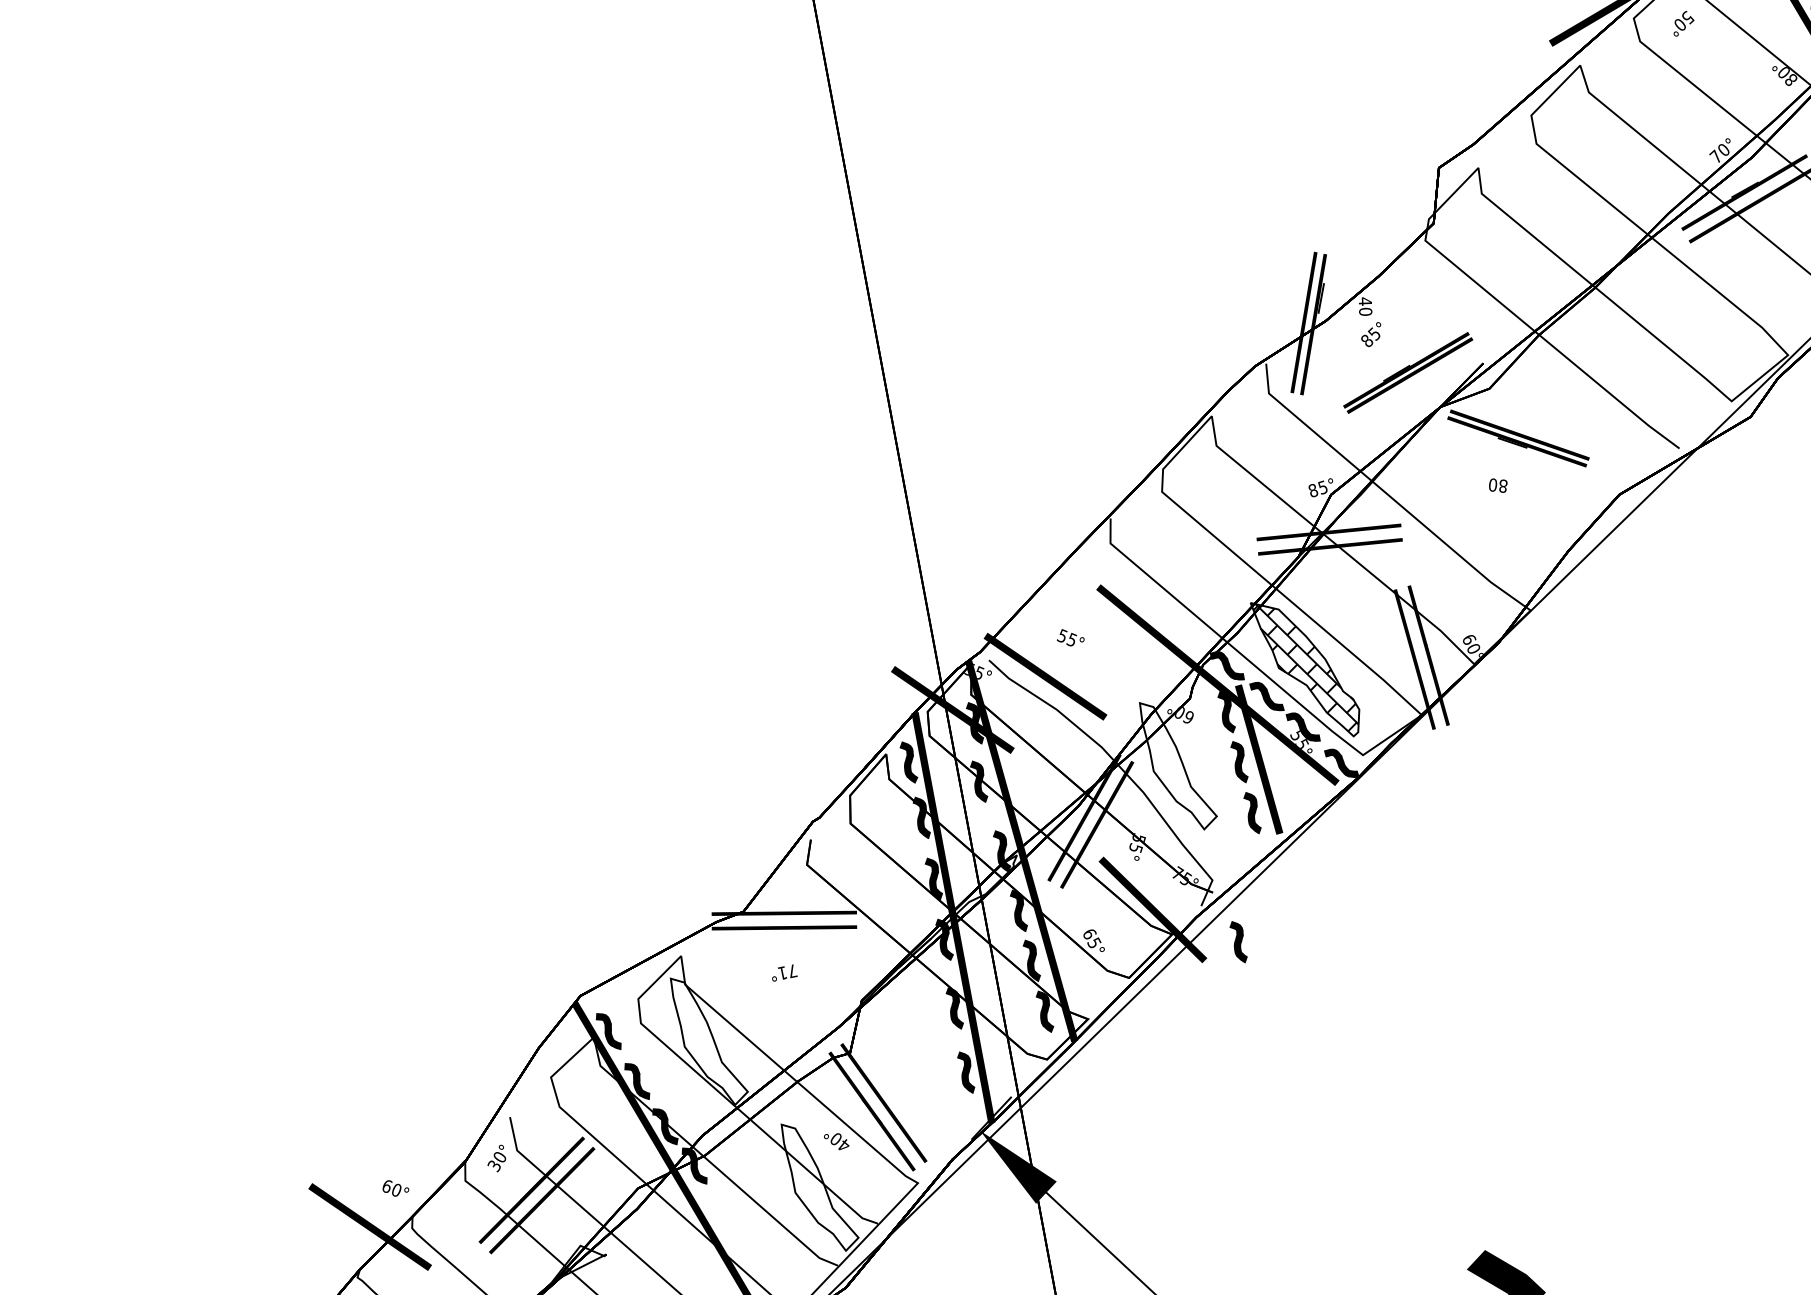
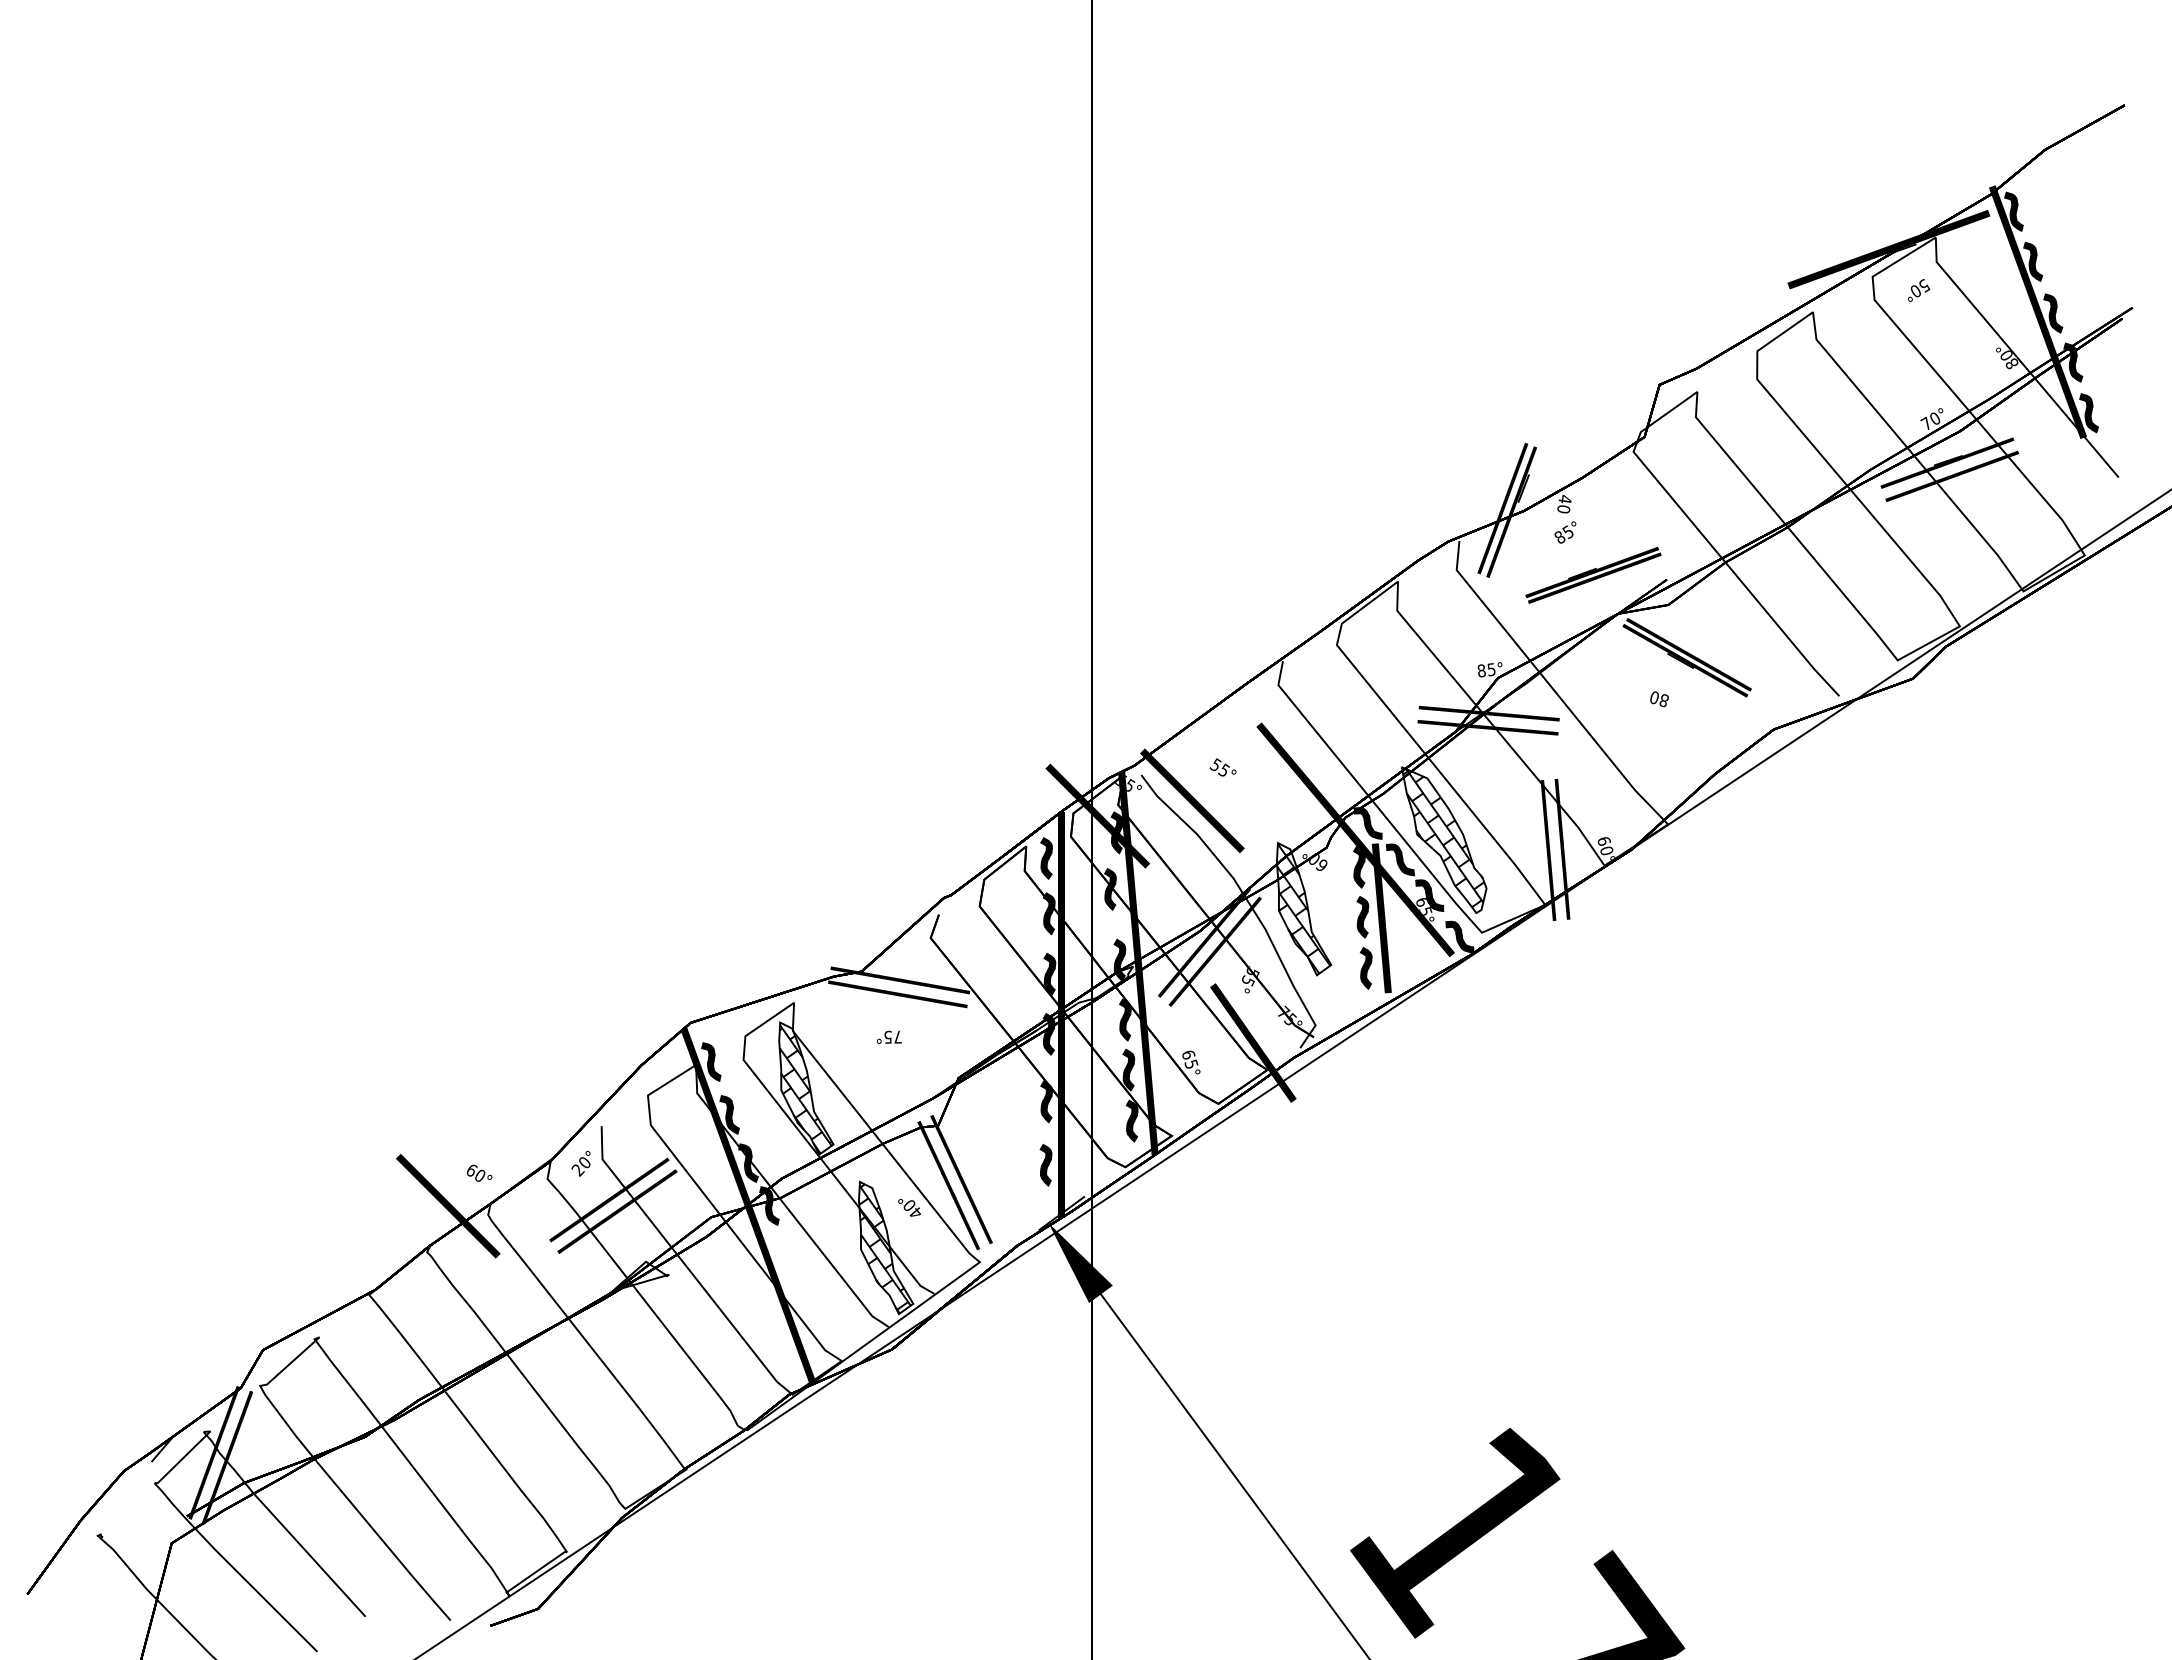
text: (1296, 735) -> (1421, 901), 55° -> 65°
hatch: (1178, 764) -> (1303, 908), added
curve: (1238, 942) -> (1329, 1089), removed
text: (781, 972) -> (887, 1036), 71° -> 75°
hatch: (709, 1041) -> (805, 1089), added
text: (494, 1166) -> (577, 1170), 30° -> 20°
hatch: (819, 1187) -> (884, 1248), added

